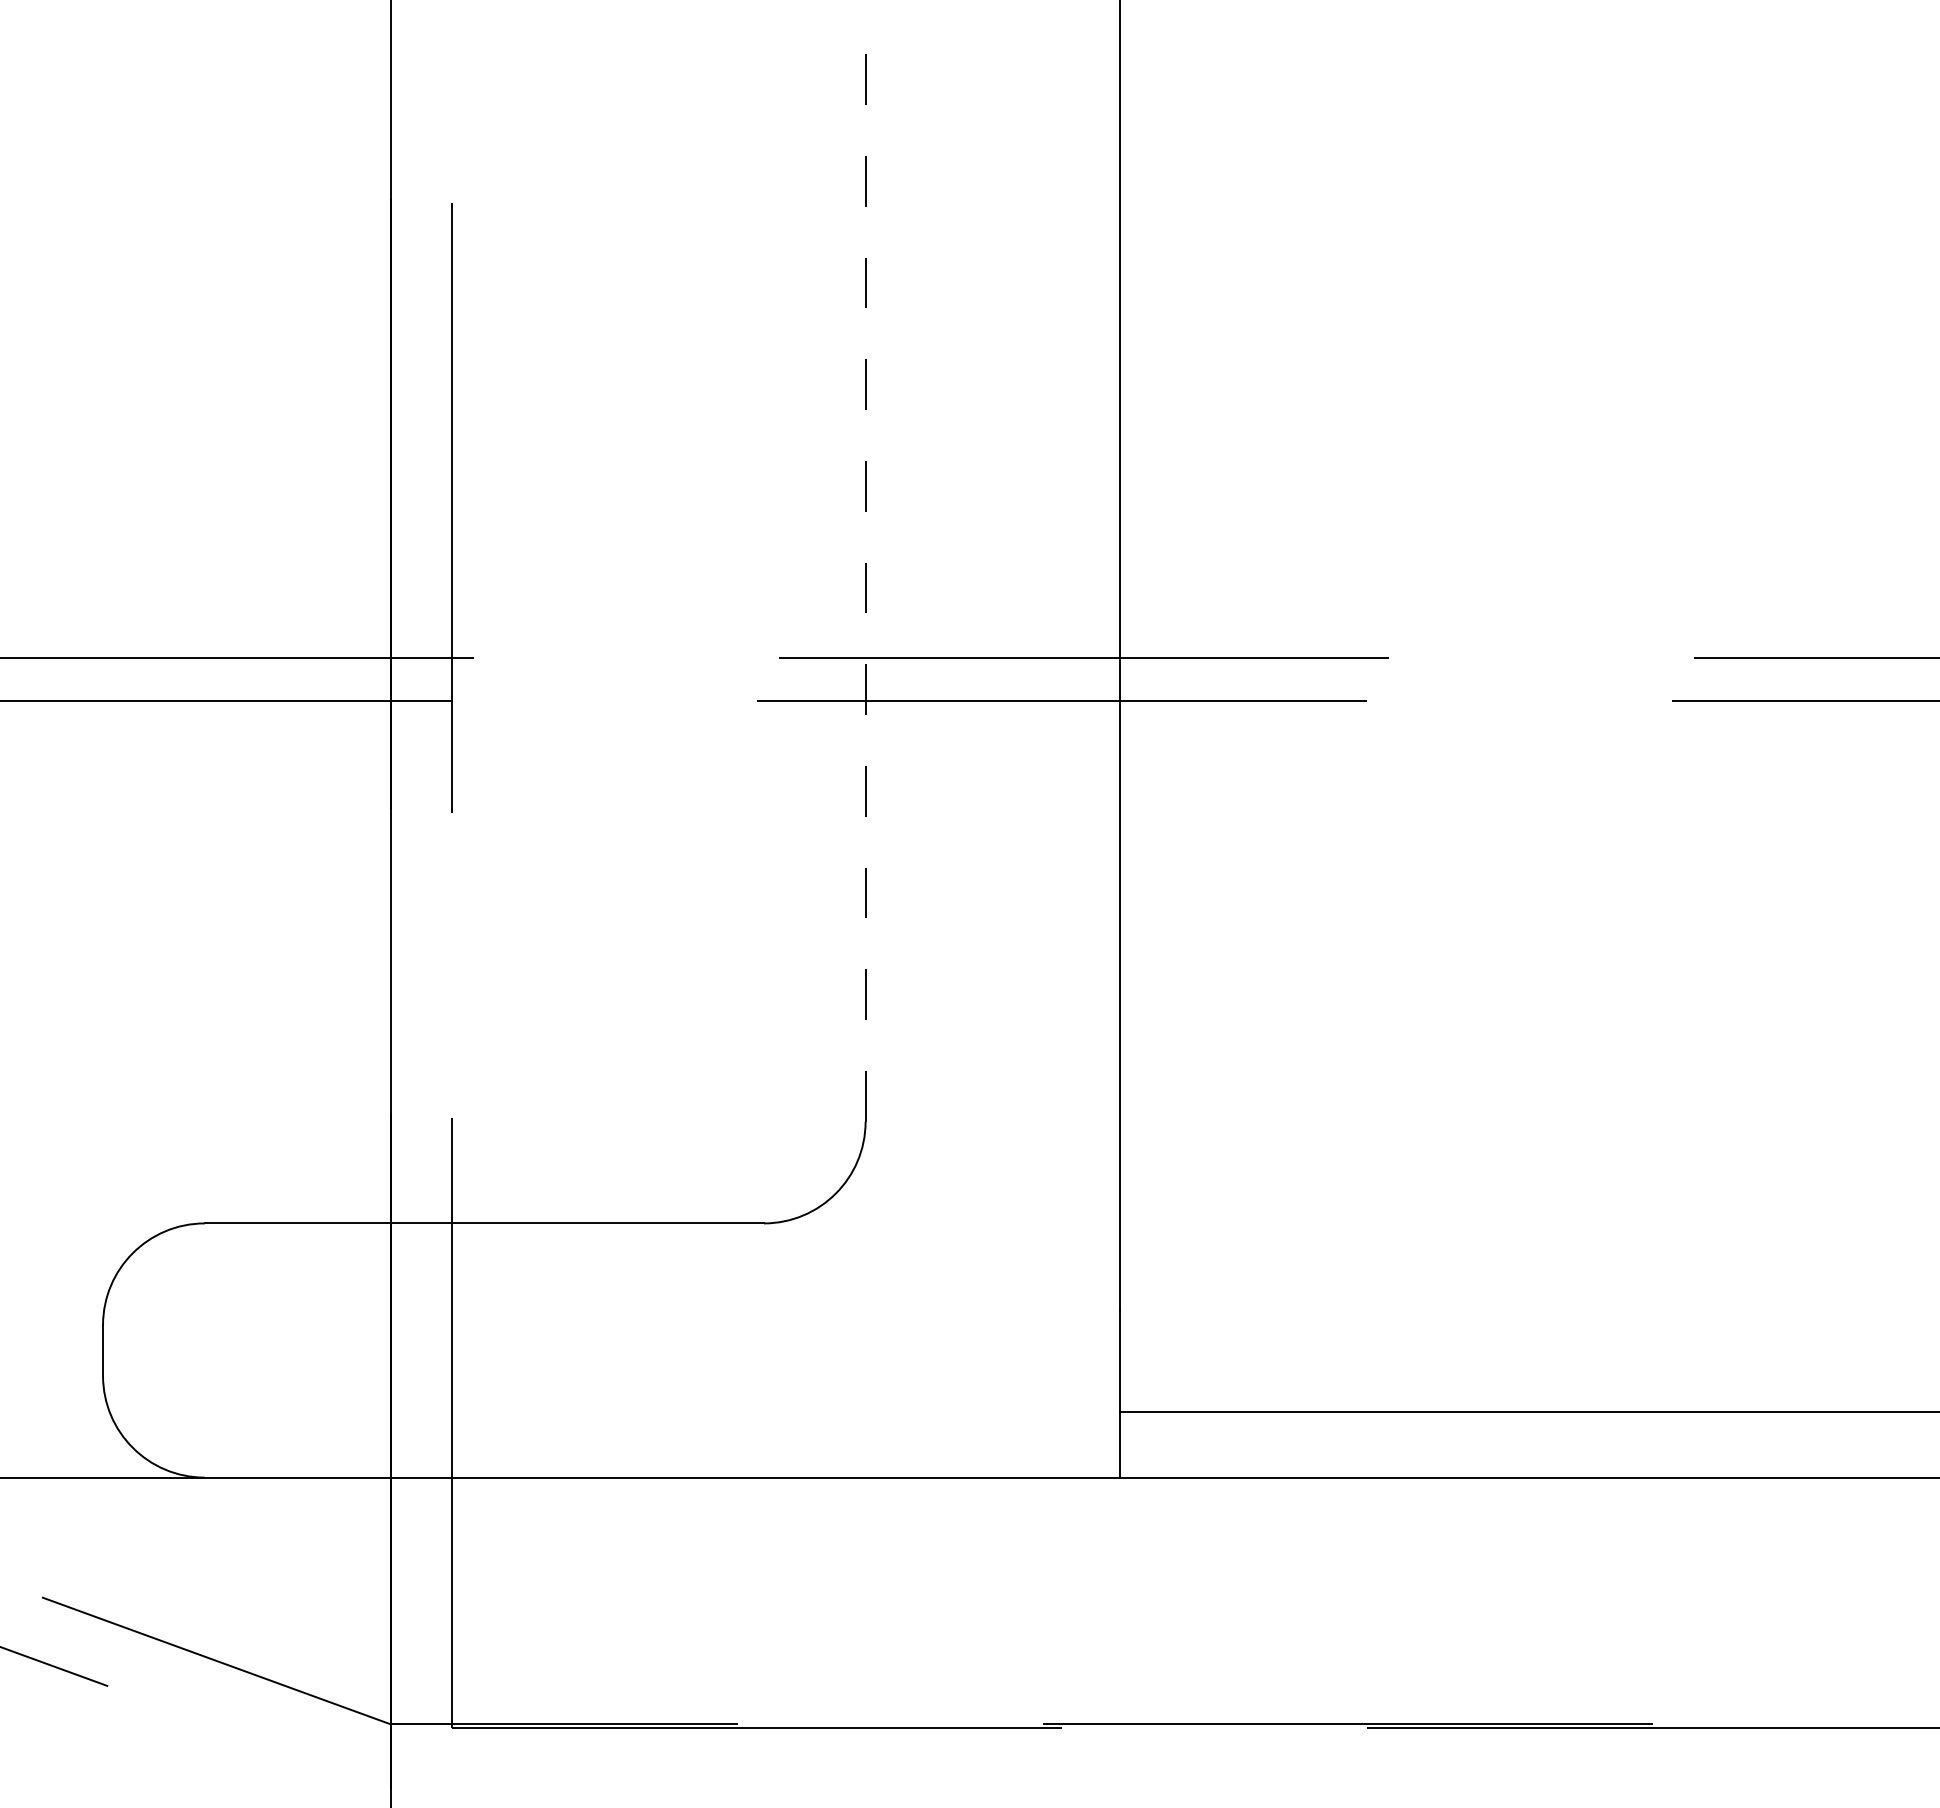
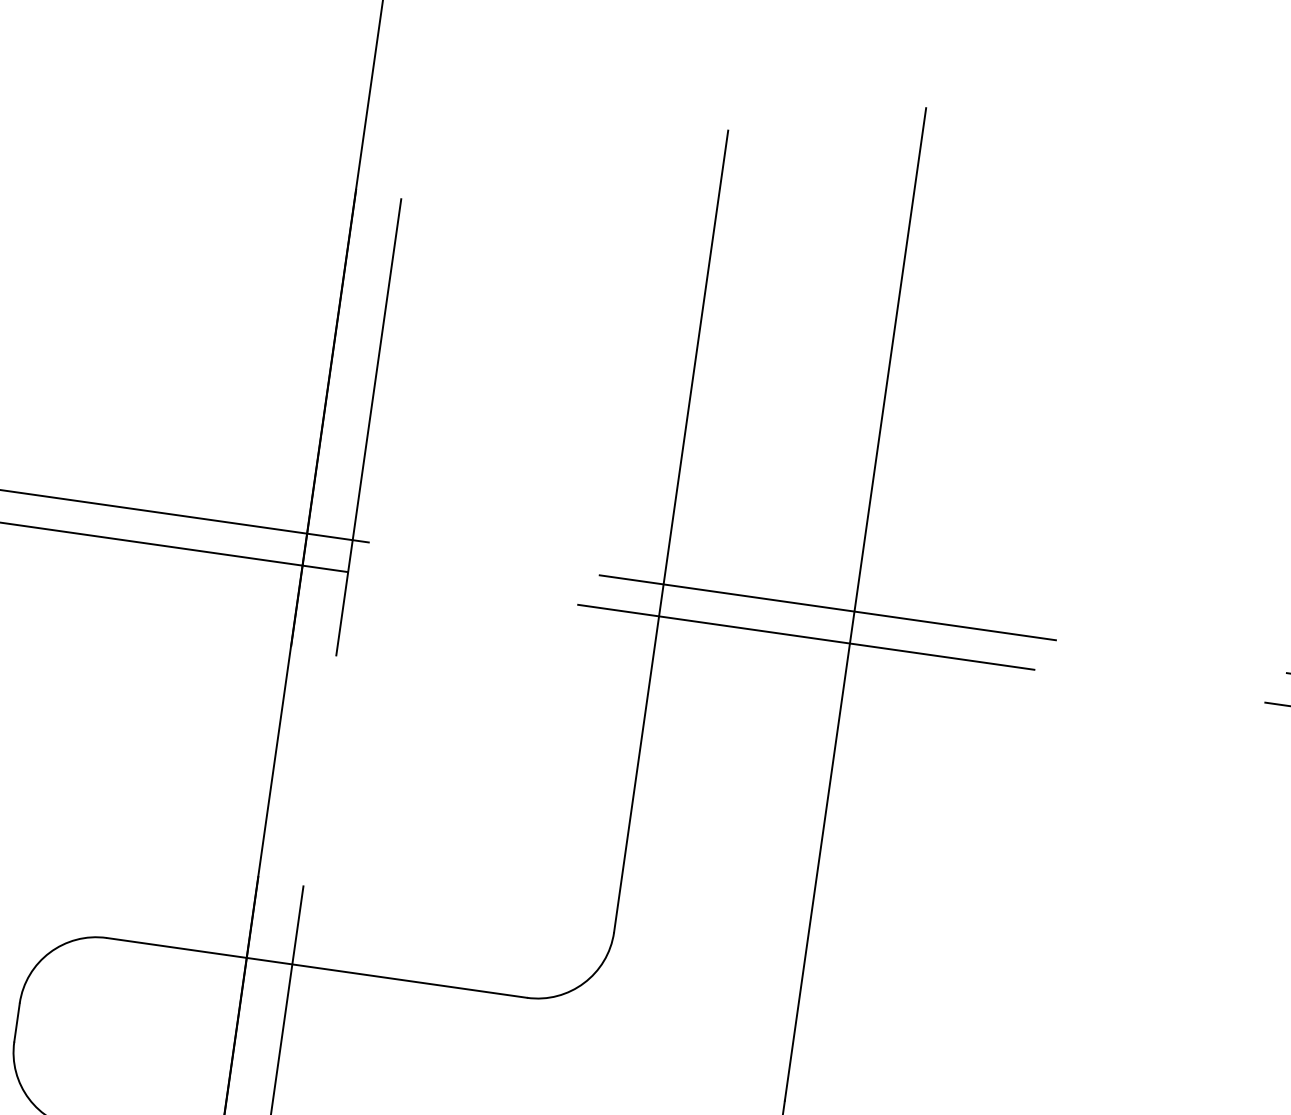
line: (865, 587) -> (671, 531), dashed -> solid

